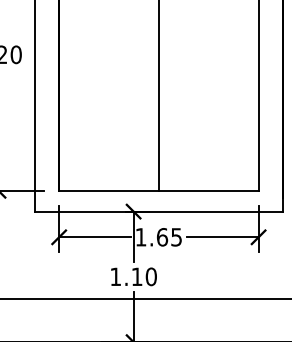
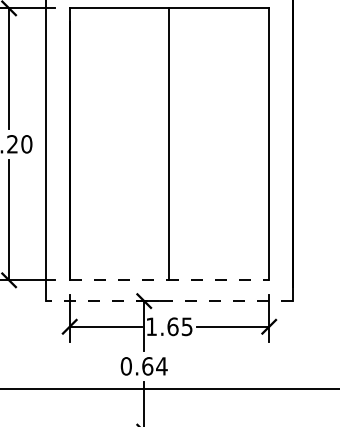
line: (158, 191) -> (169, 280), solid -> dashed
line: (158, 212) -> (169, 301), solid -> dashed
text: (132, 277) -> (143, 366), 1.10 -> 0.64

